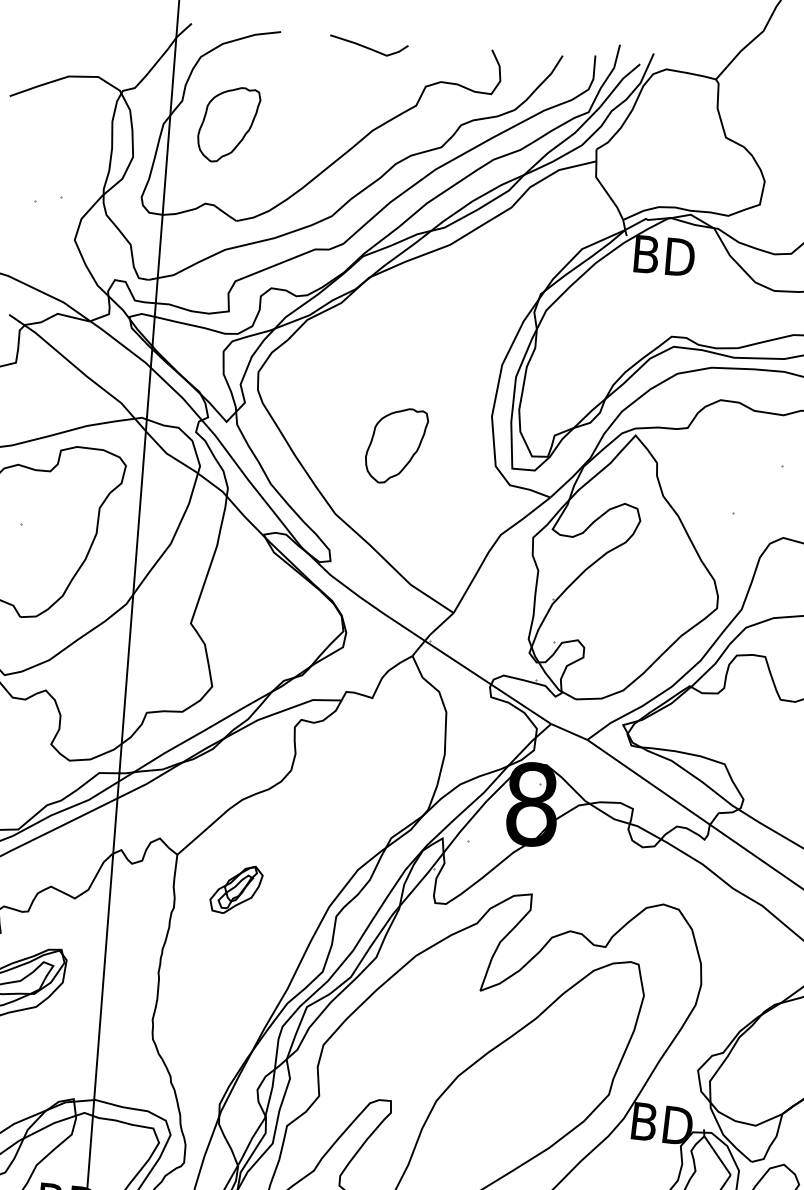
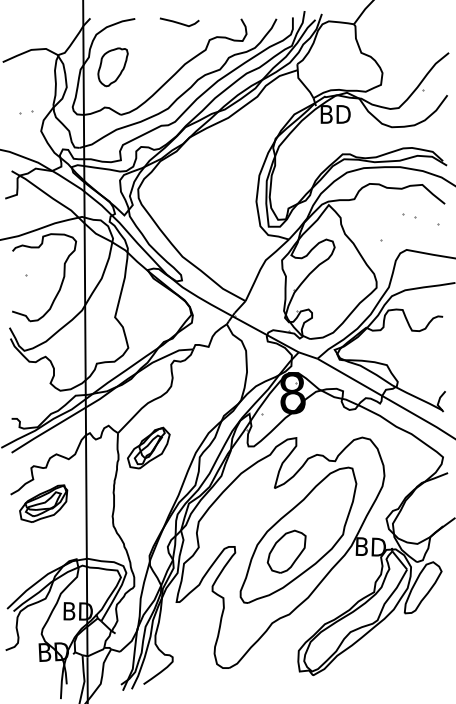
part: (395, 446) -> (209, 220), removed
part: (235, 888) -> (148, 447), size x1.67
part: (493, 1118) -> (286, 551), added

